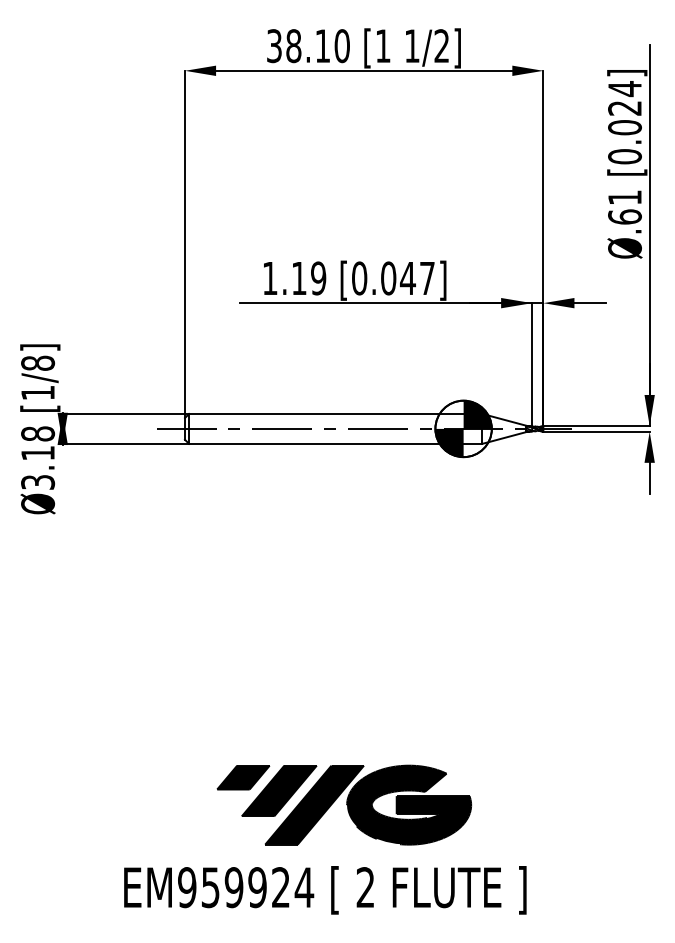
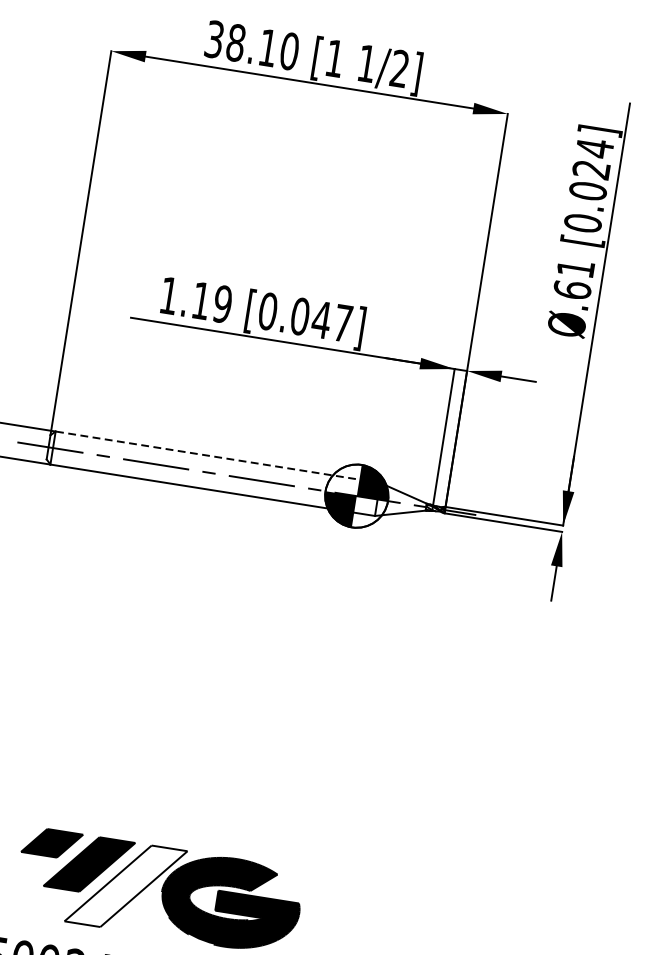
line: (335, 413) -> (217, 456), solid -> dashed
fill: (314, 804) -> (126, 885), removed

